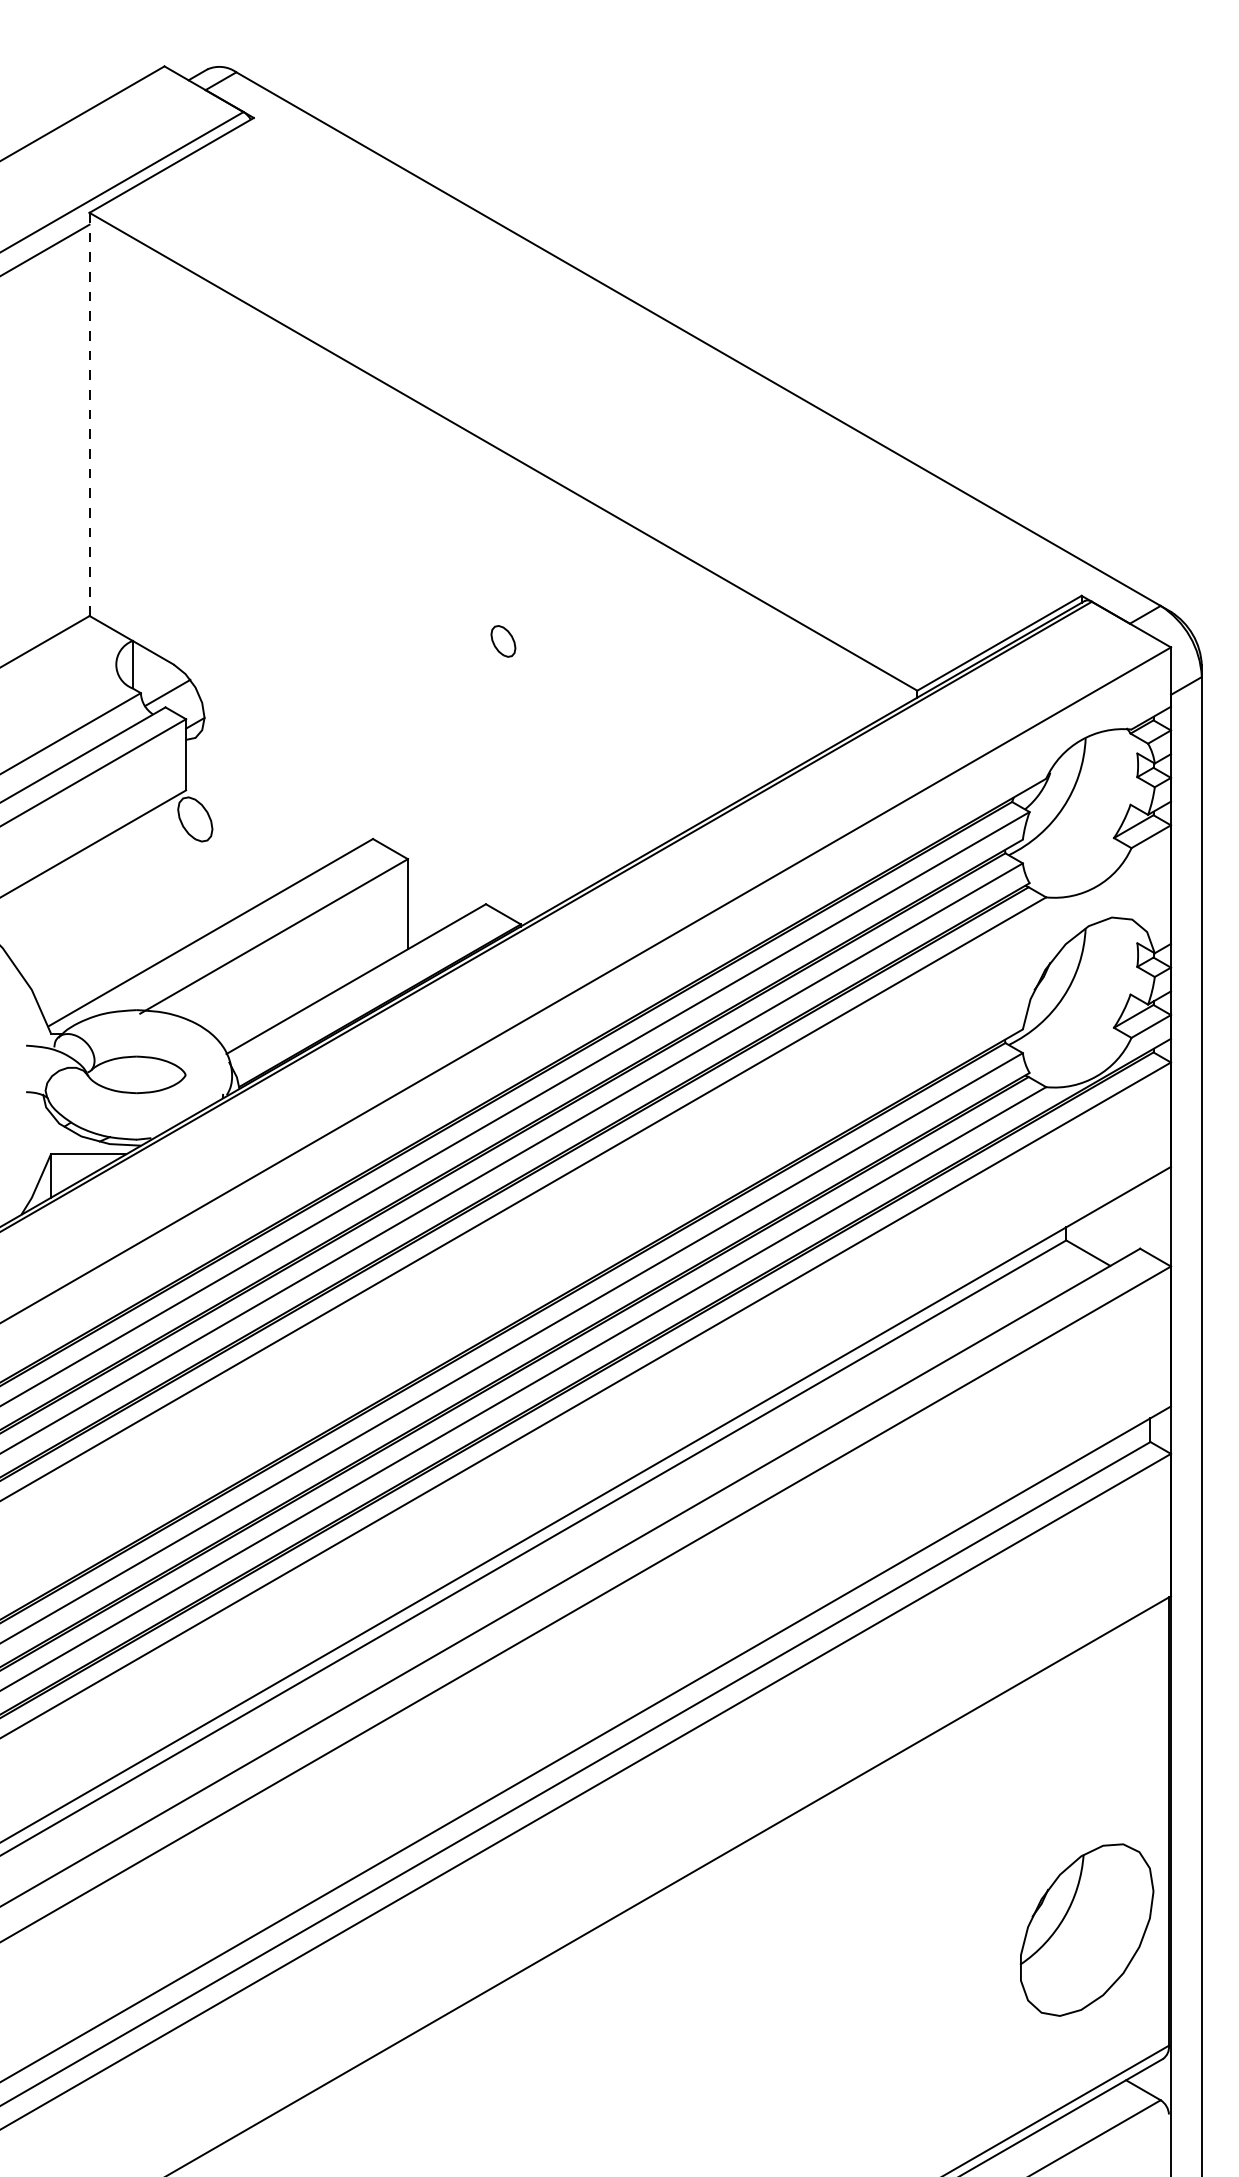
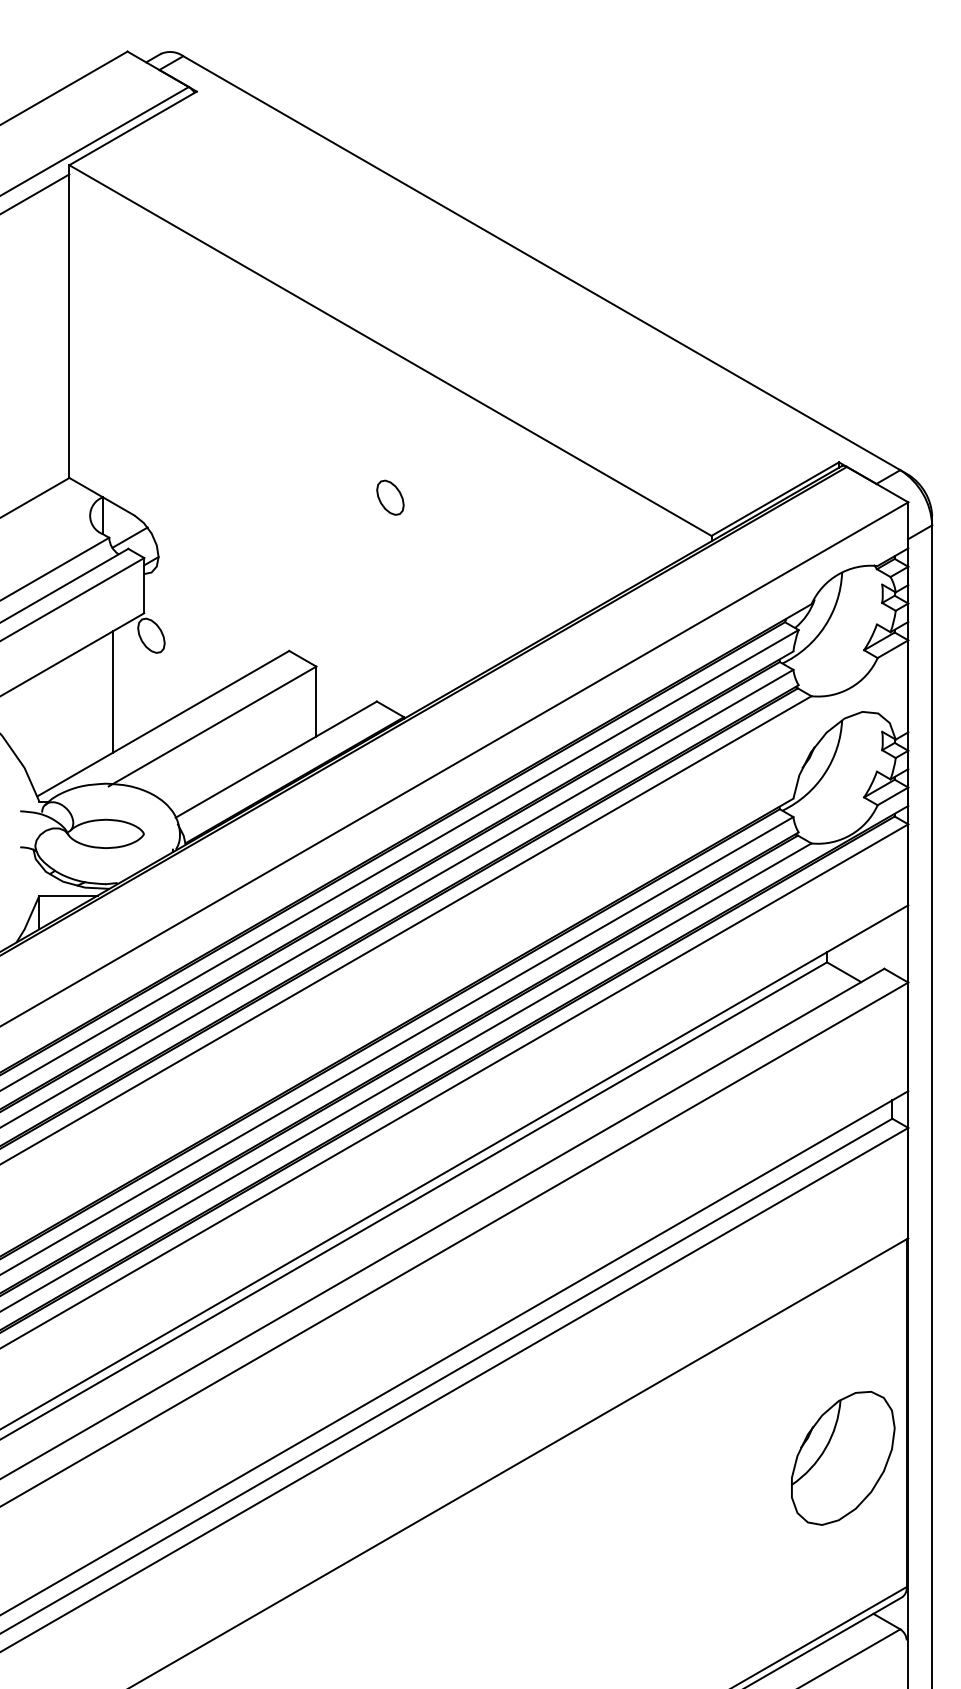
line: (89, 415) -> (69, 322), dashed -> solid
part: (503, 641) -> (390, 497), size x1.43
line: (146, 891) -> (113, 691), added
part: (1086, 1930) -> (842, 1458), moved

